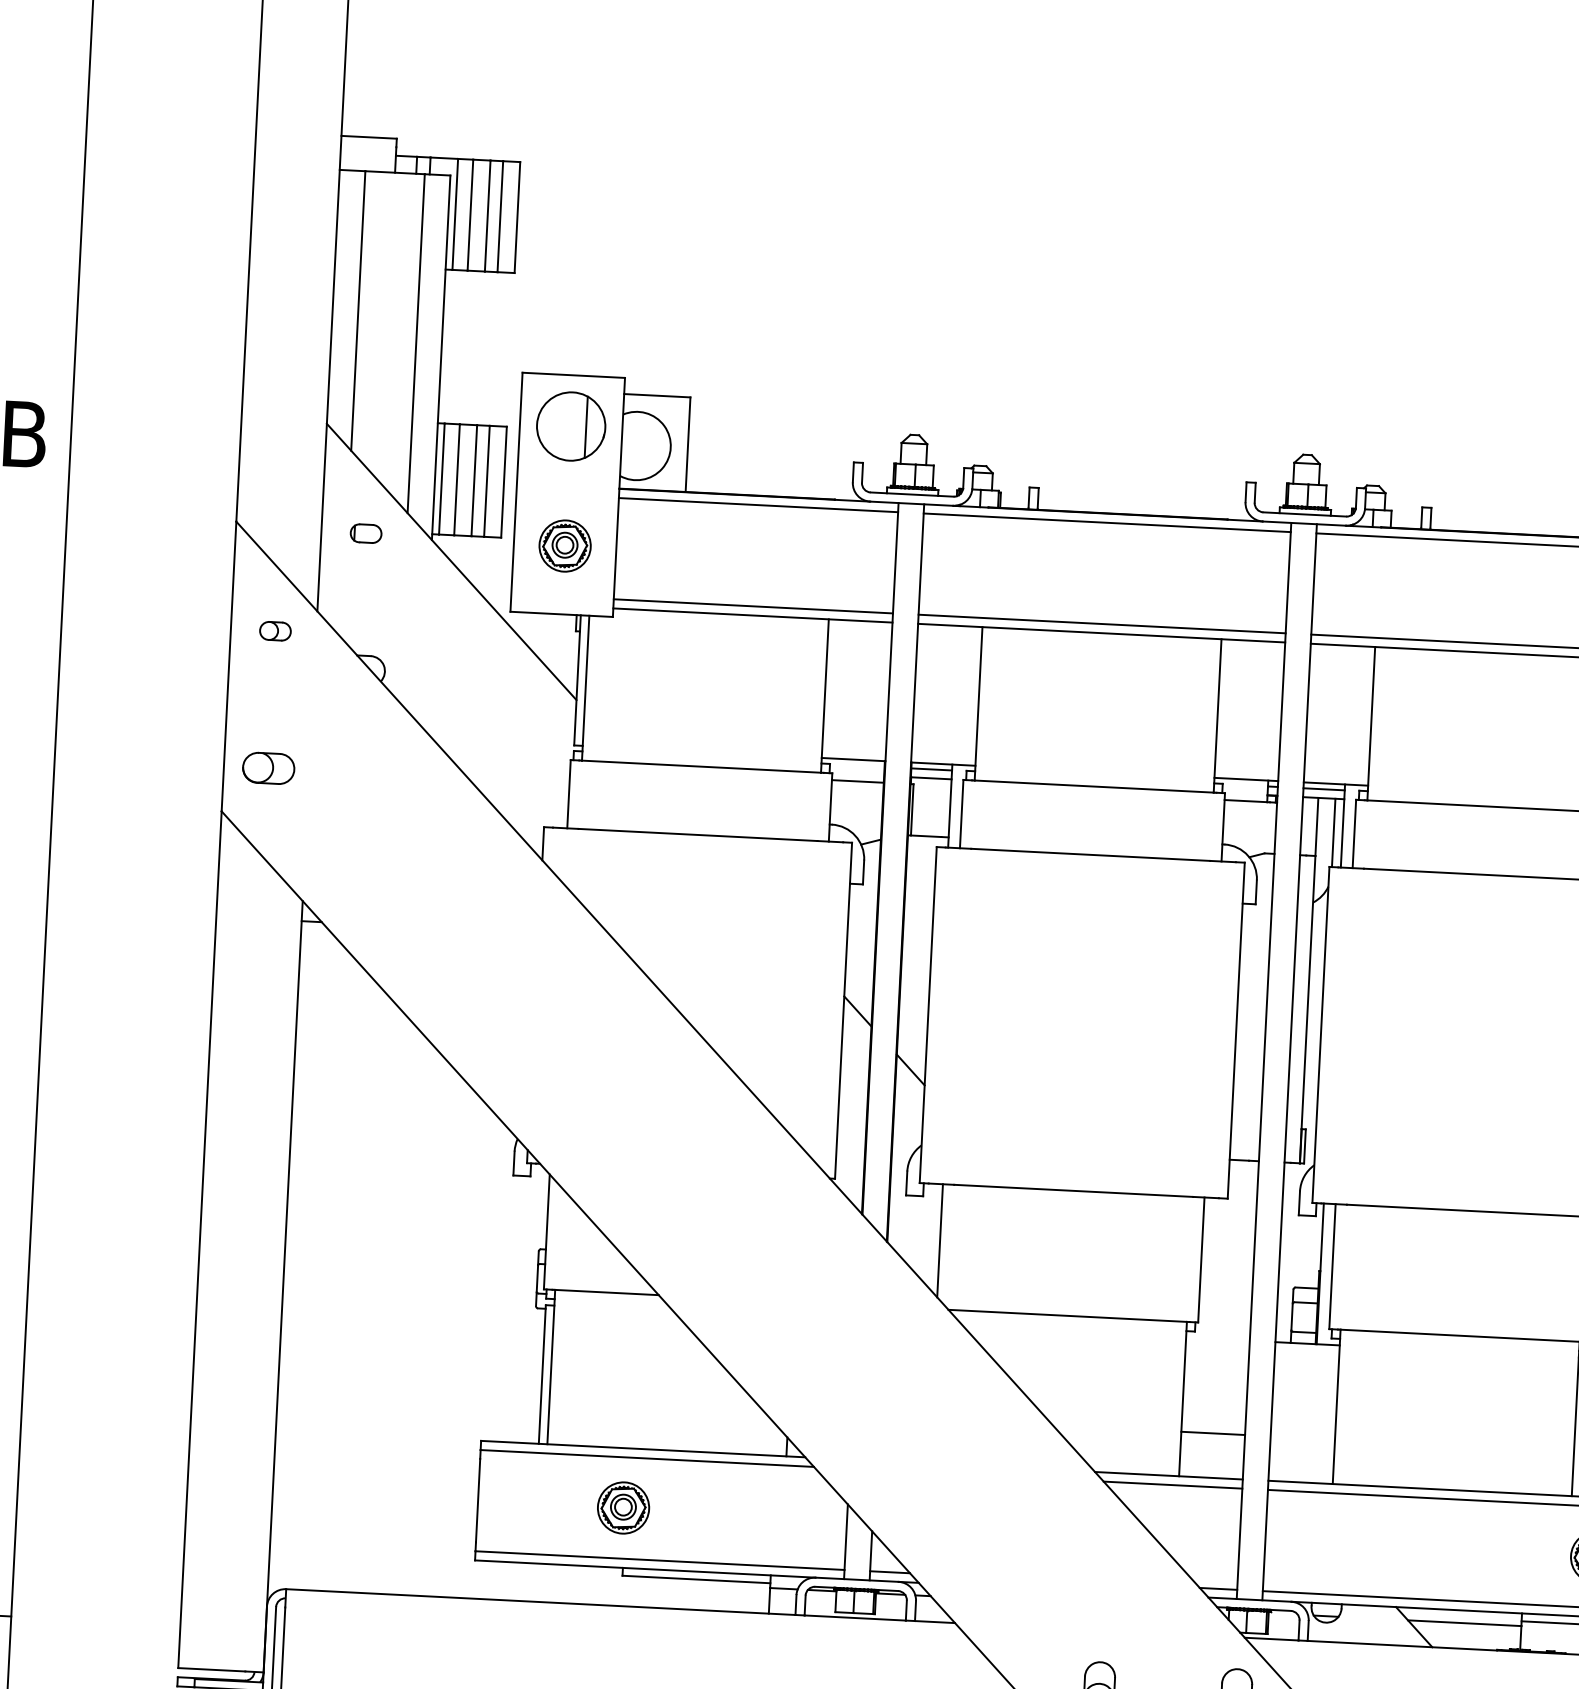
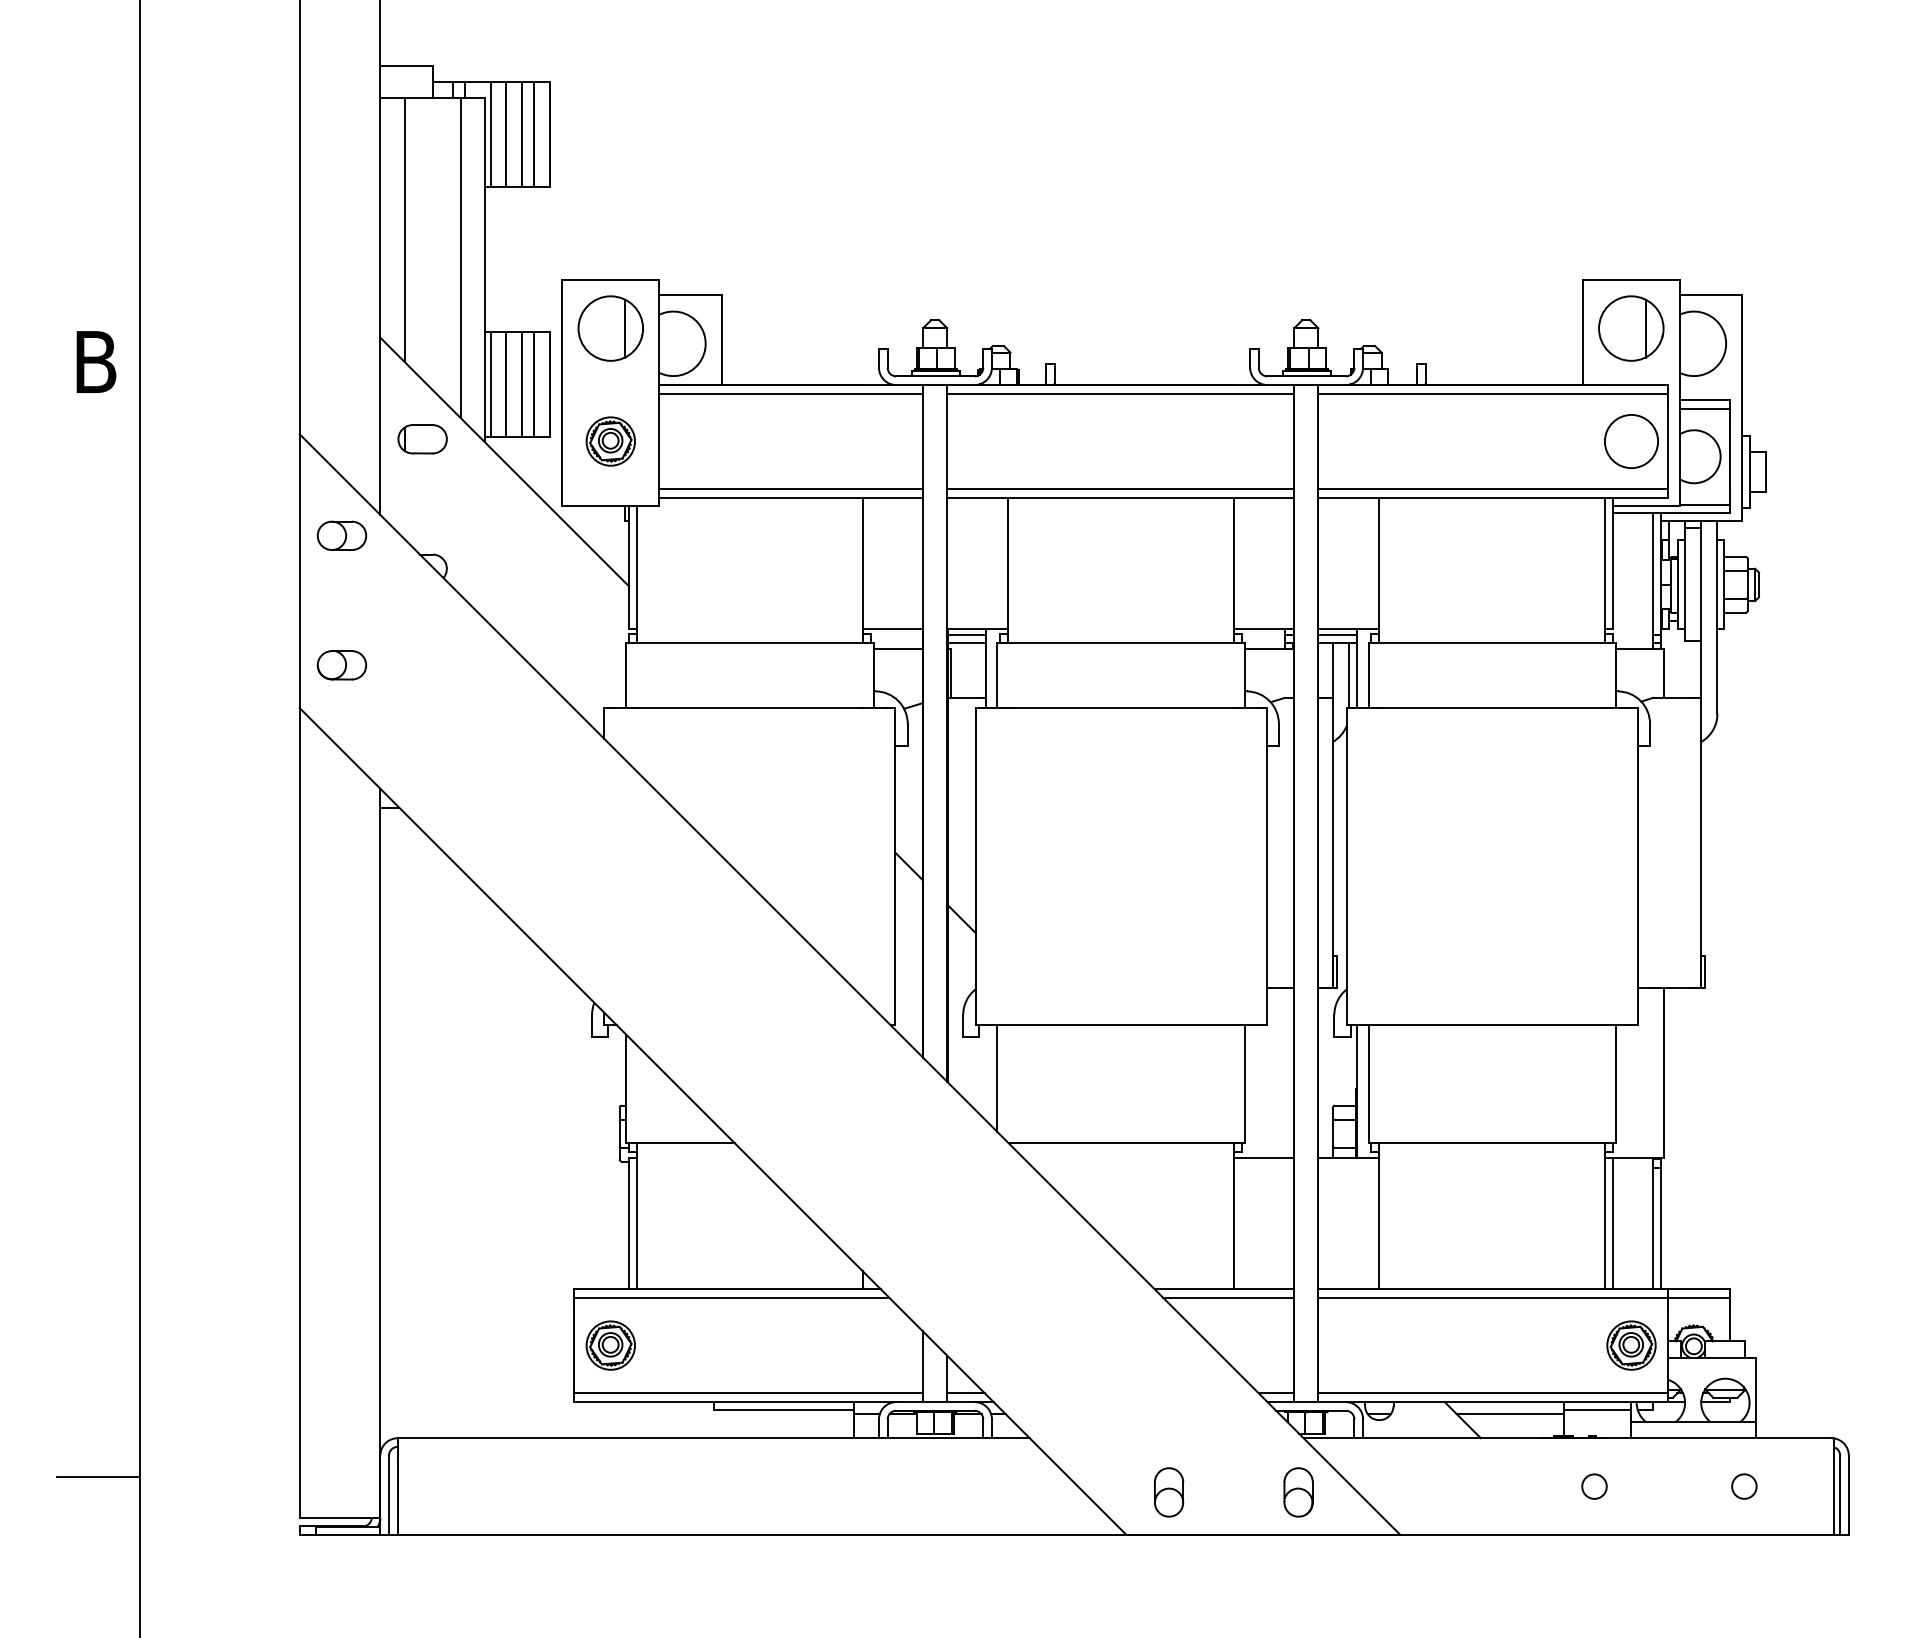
part: (366, 533) -> (422, 439), size x1.67
part: (275, 631) -> (341, 535), size x1.67
line: (1213, 1433) -> (1264, 1158), moved
part: (623, 1507) -> (610, 1345), moved

